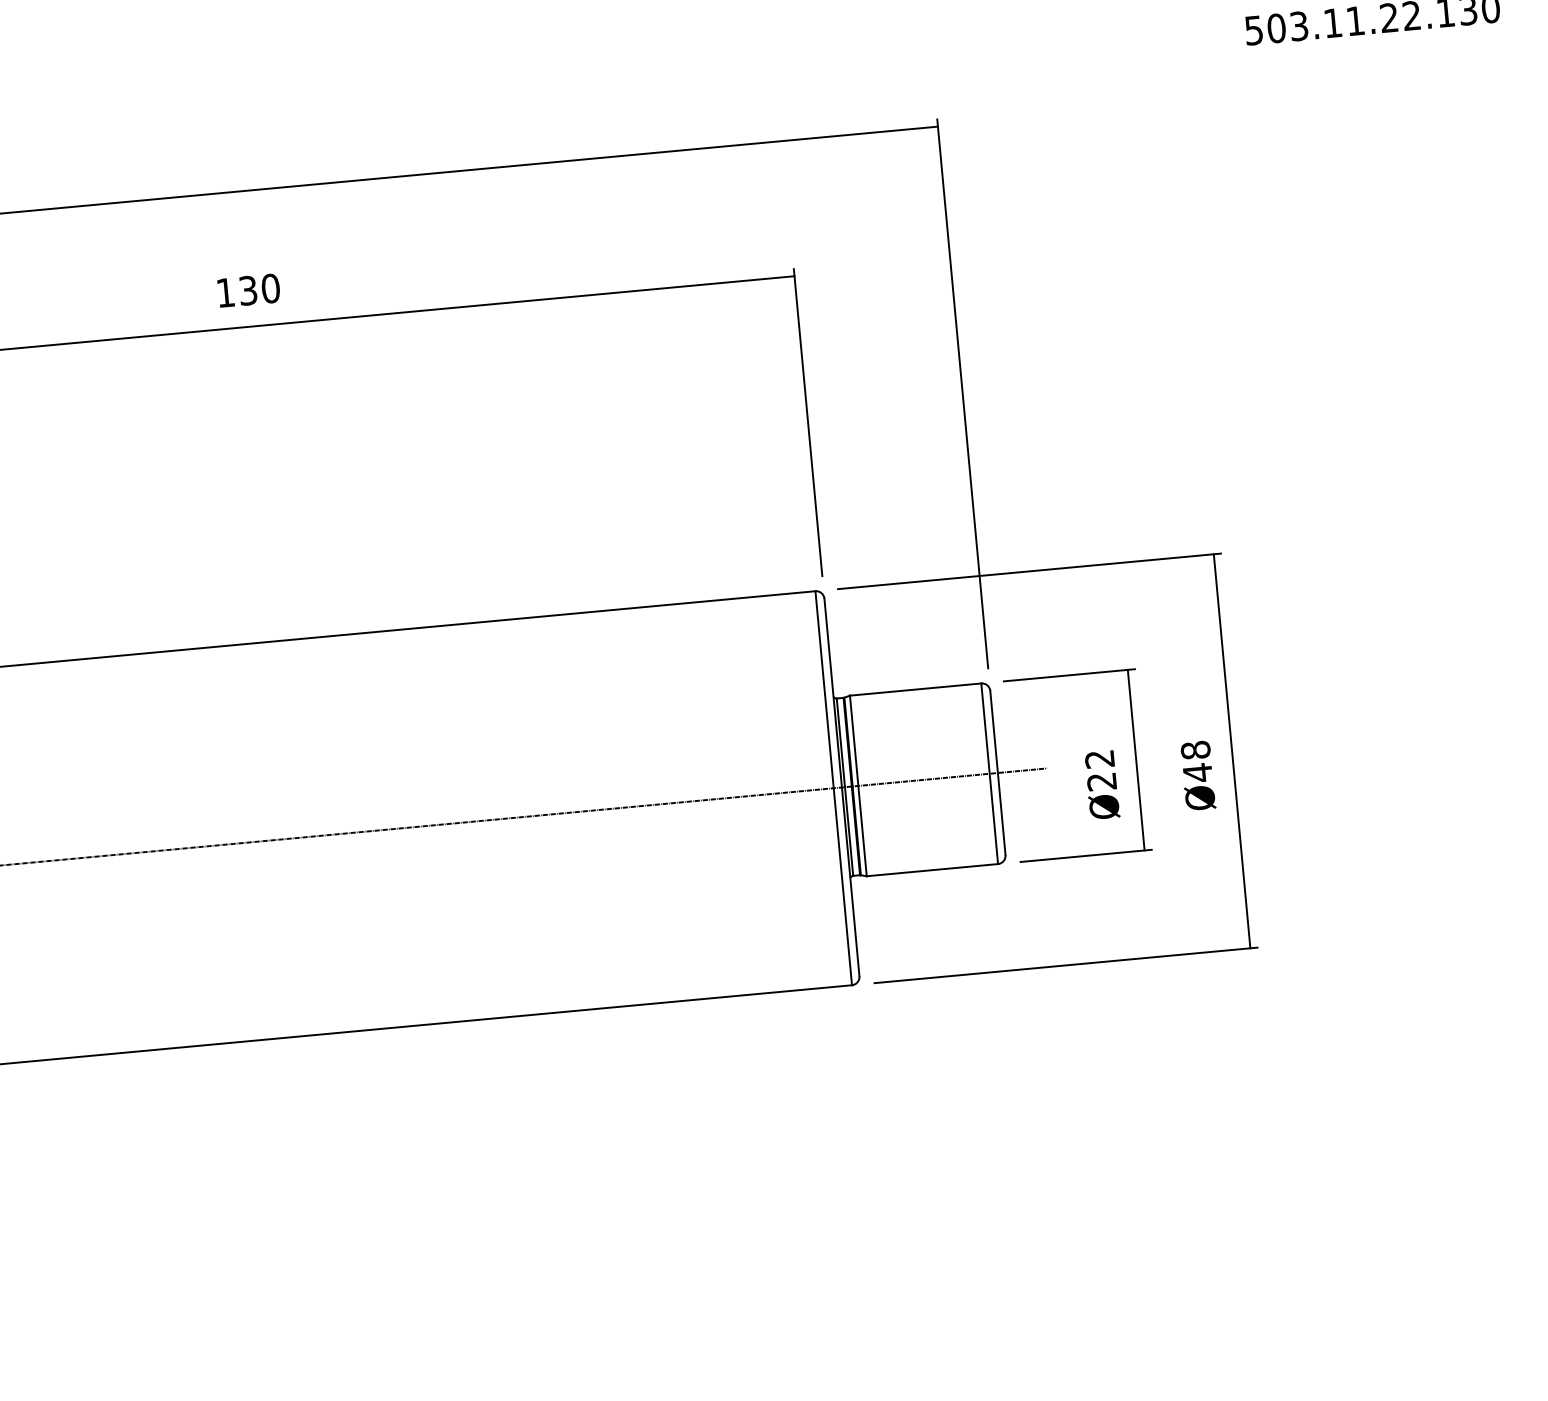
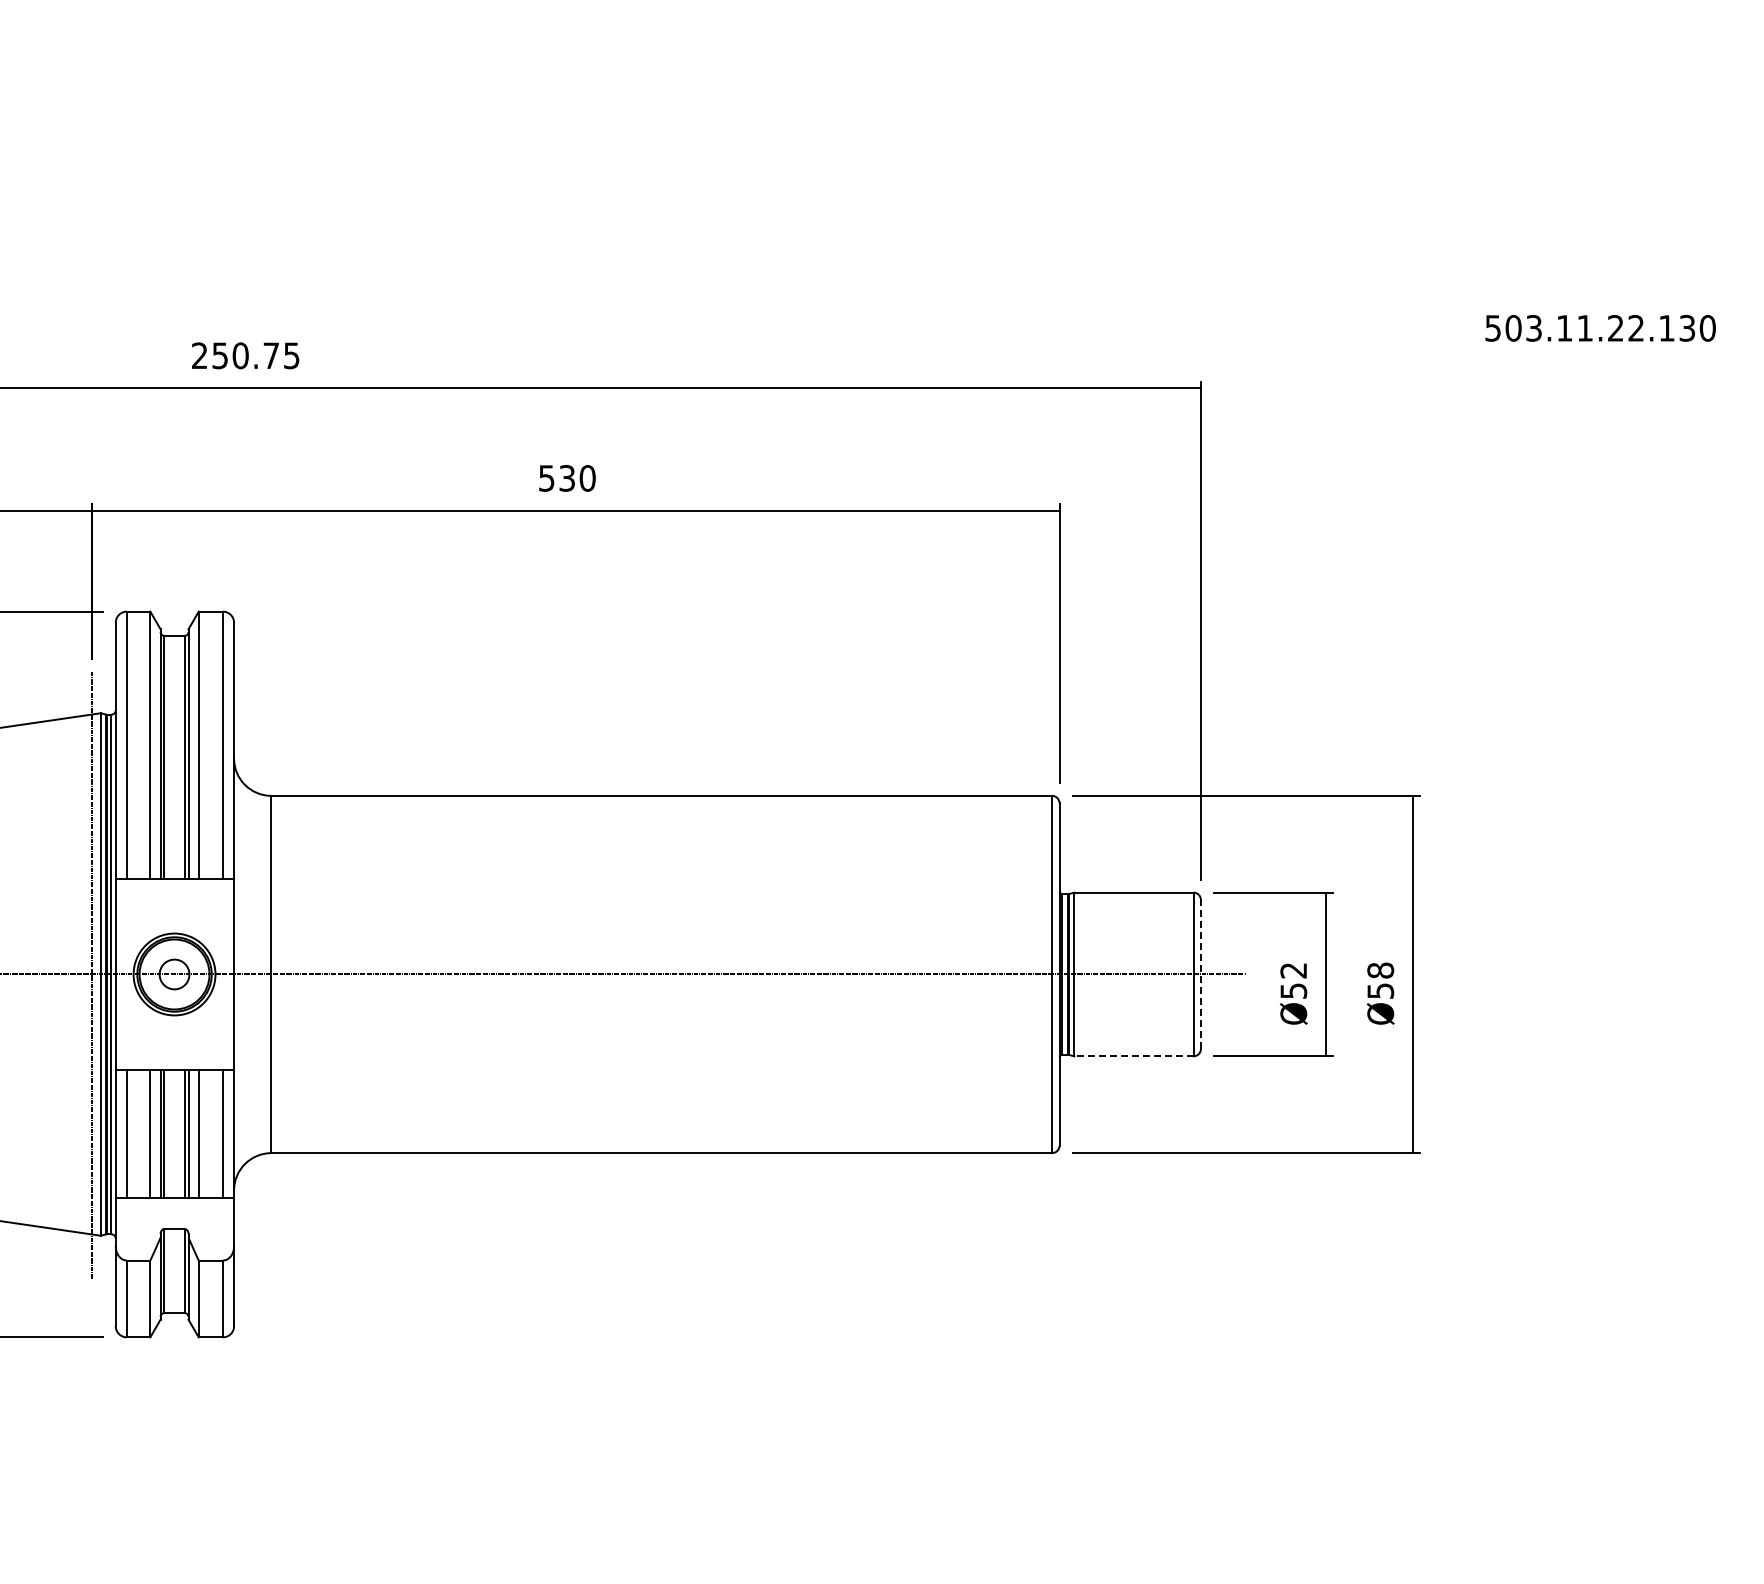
text: (225, 292) -> (546, 478), 130 -> 530
text: (1197, 772) -> (1380, 990), Ø48 -> Ø58
line: (997, 773) -> (1200, 974), solid -> dashed
text: (1101, 781) -> (1293, 990), Ø22 -> Ø52
line: (931, 870) -> (1133, 1056), solid -> dashed

